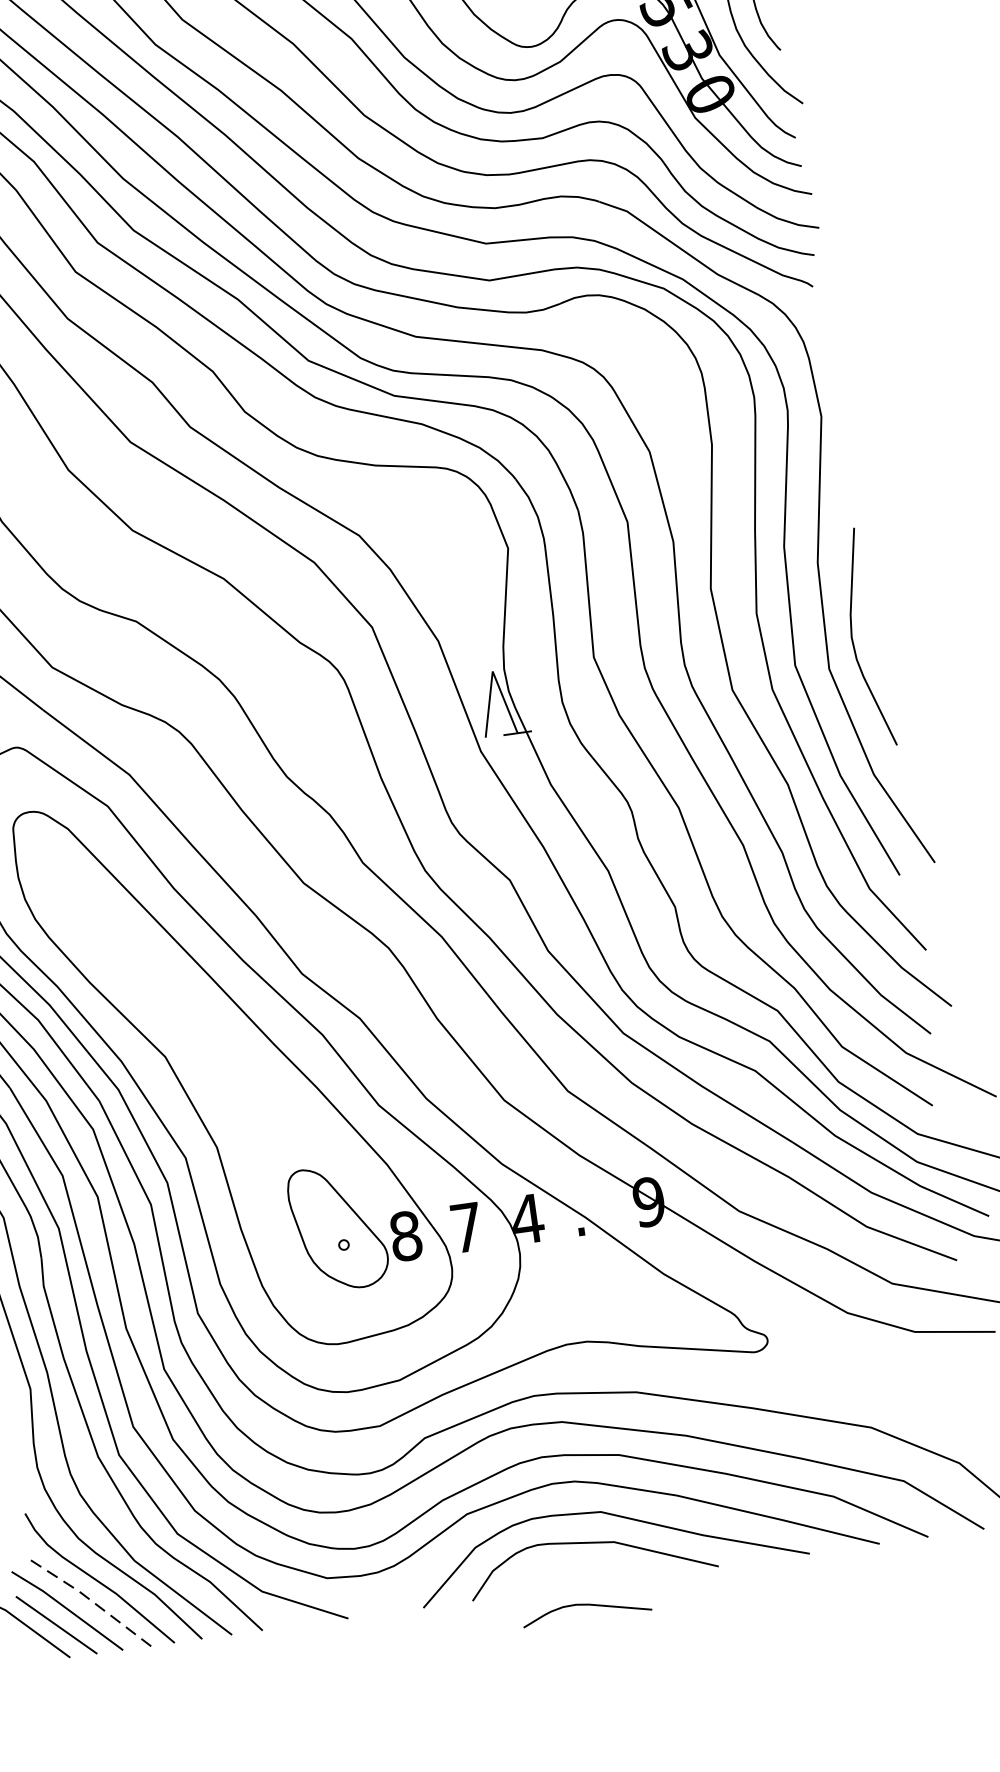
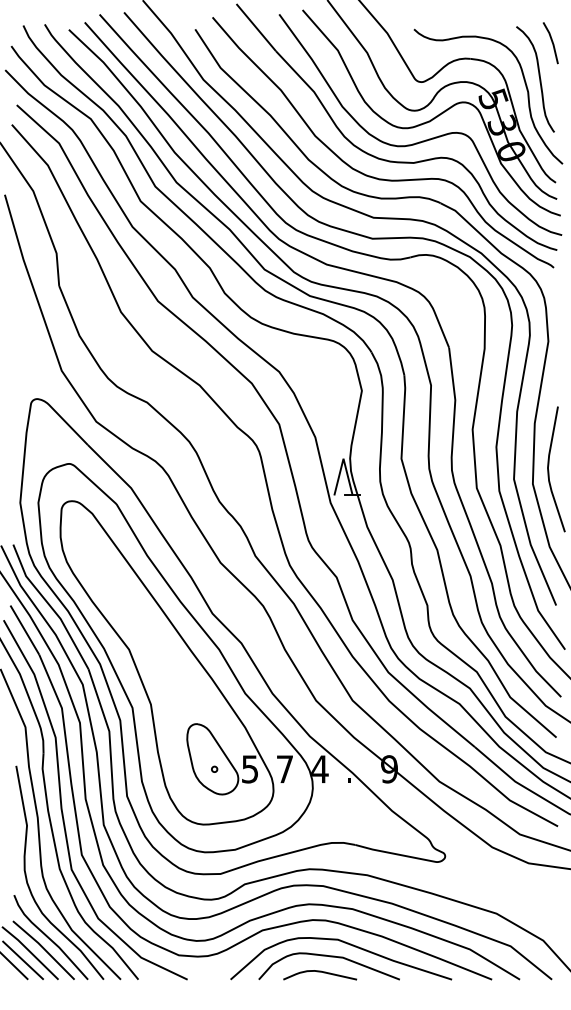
text: (404, 1236) -> (249, 769), 8 -> 5
line: (89, 1599) -> (43, 948), dashed -> solid
curve: (586, 1606) -> (320, 972), moved

